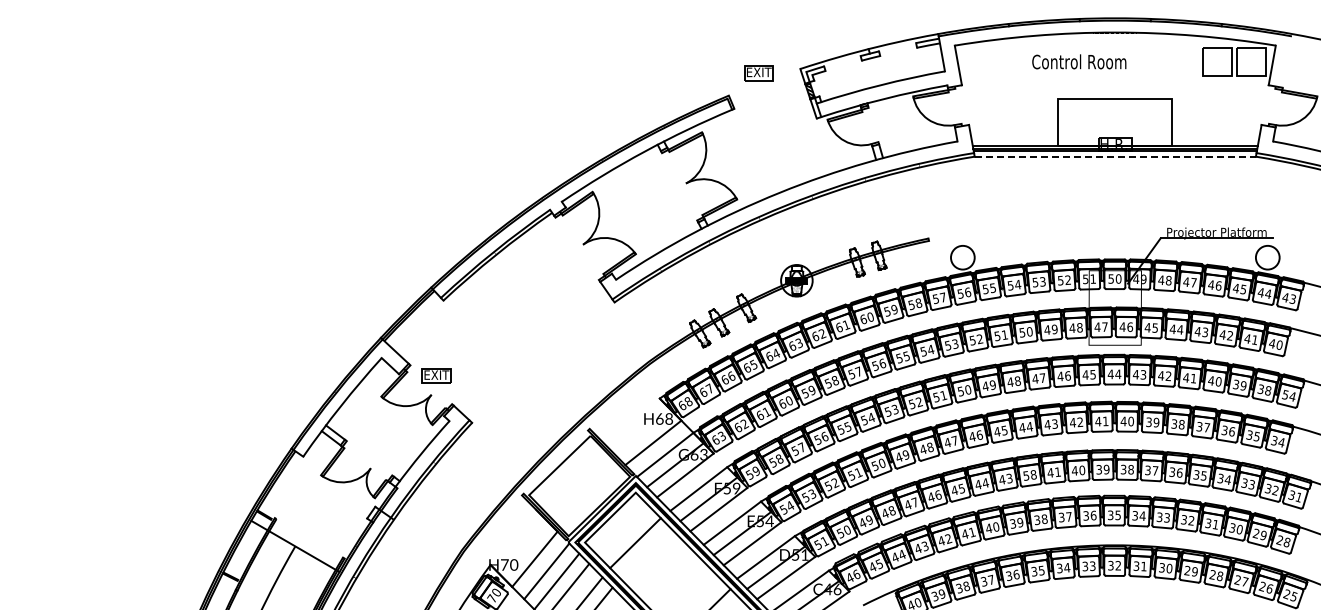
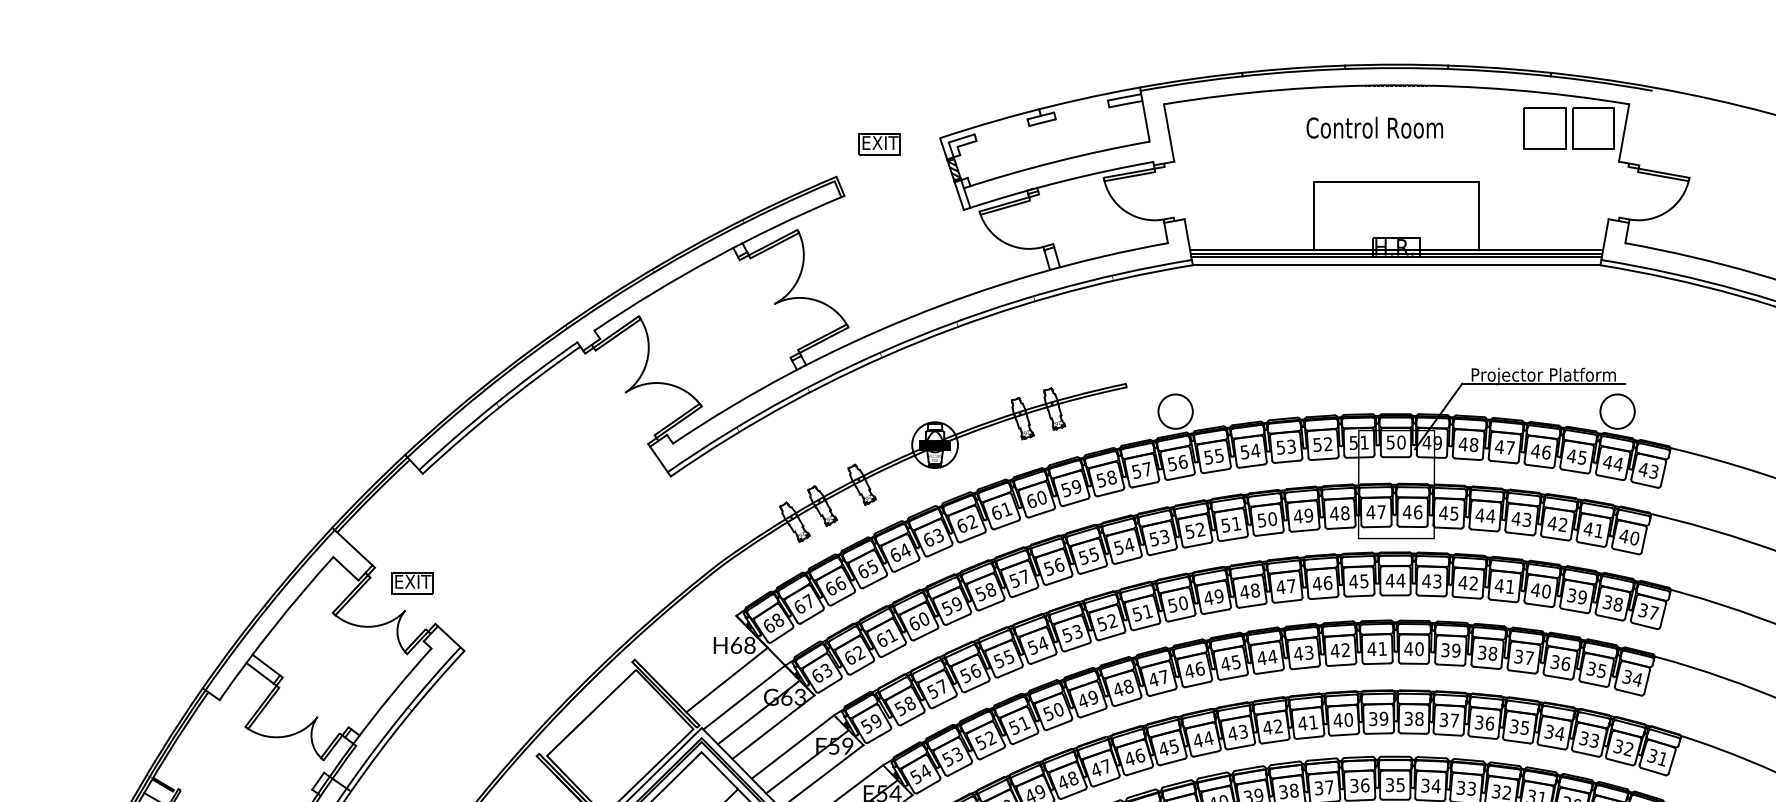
text: (1079, 61) -> (1375, 127), moved
line: (1115, 156) -> (1396, 264), dashed -> solid
text: (1289, 395) -> (1649, 611), 54 -> 37
text: (1029, 475) -> (1272, 727), 58 -> 42

